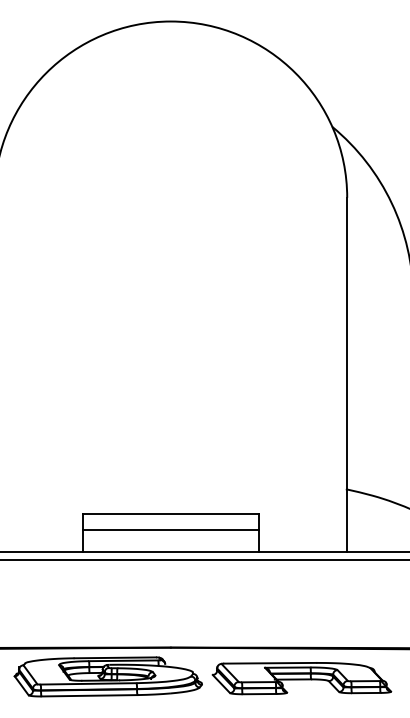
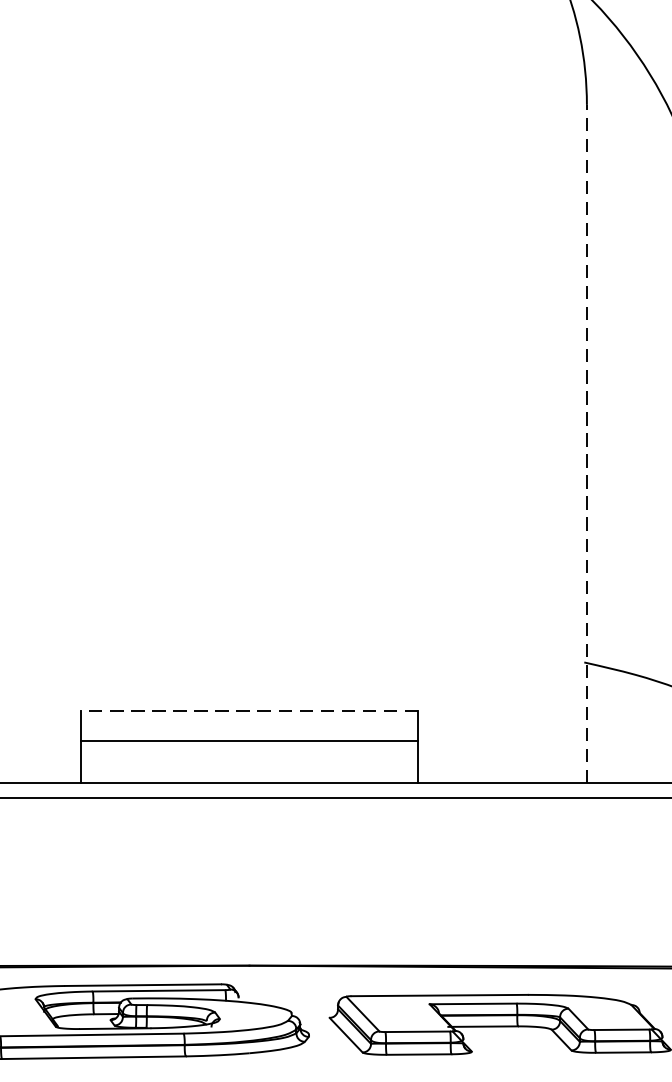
line: (347, 374) -> (587, 442), solid -> dashed
line: (170, 514) -> (248, 710), solid -> dashed

